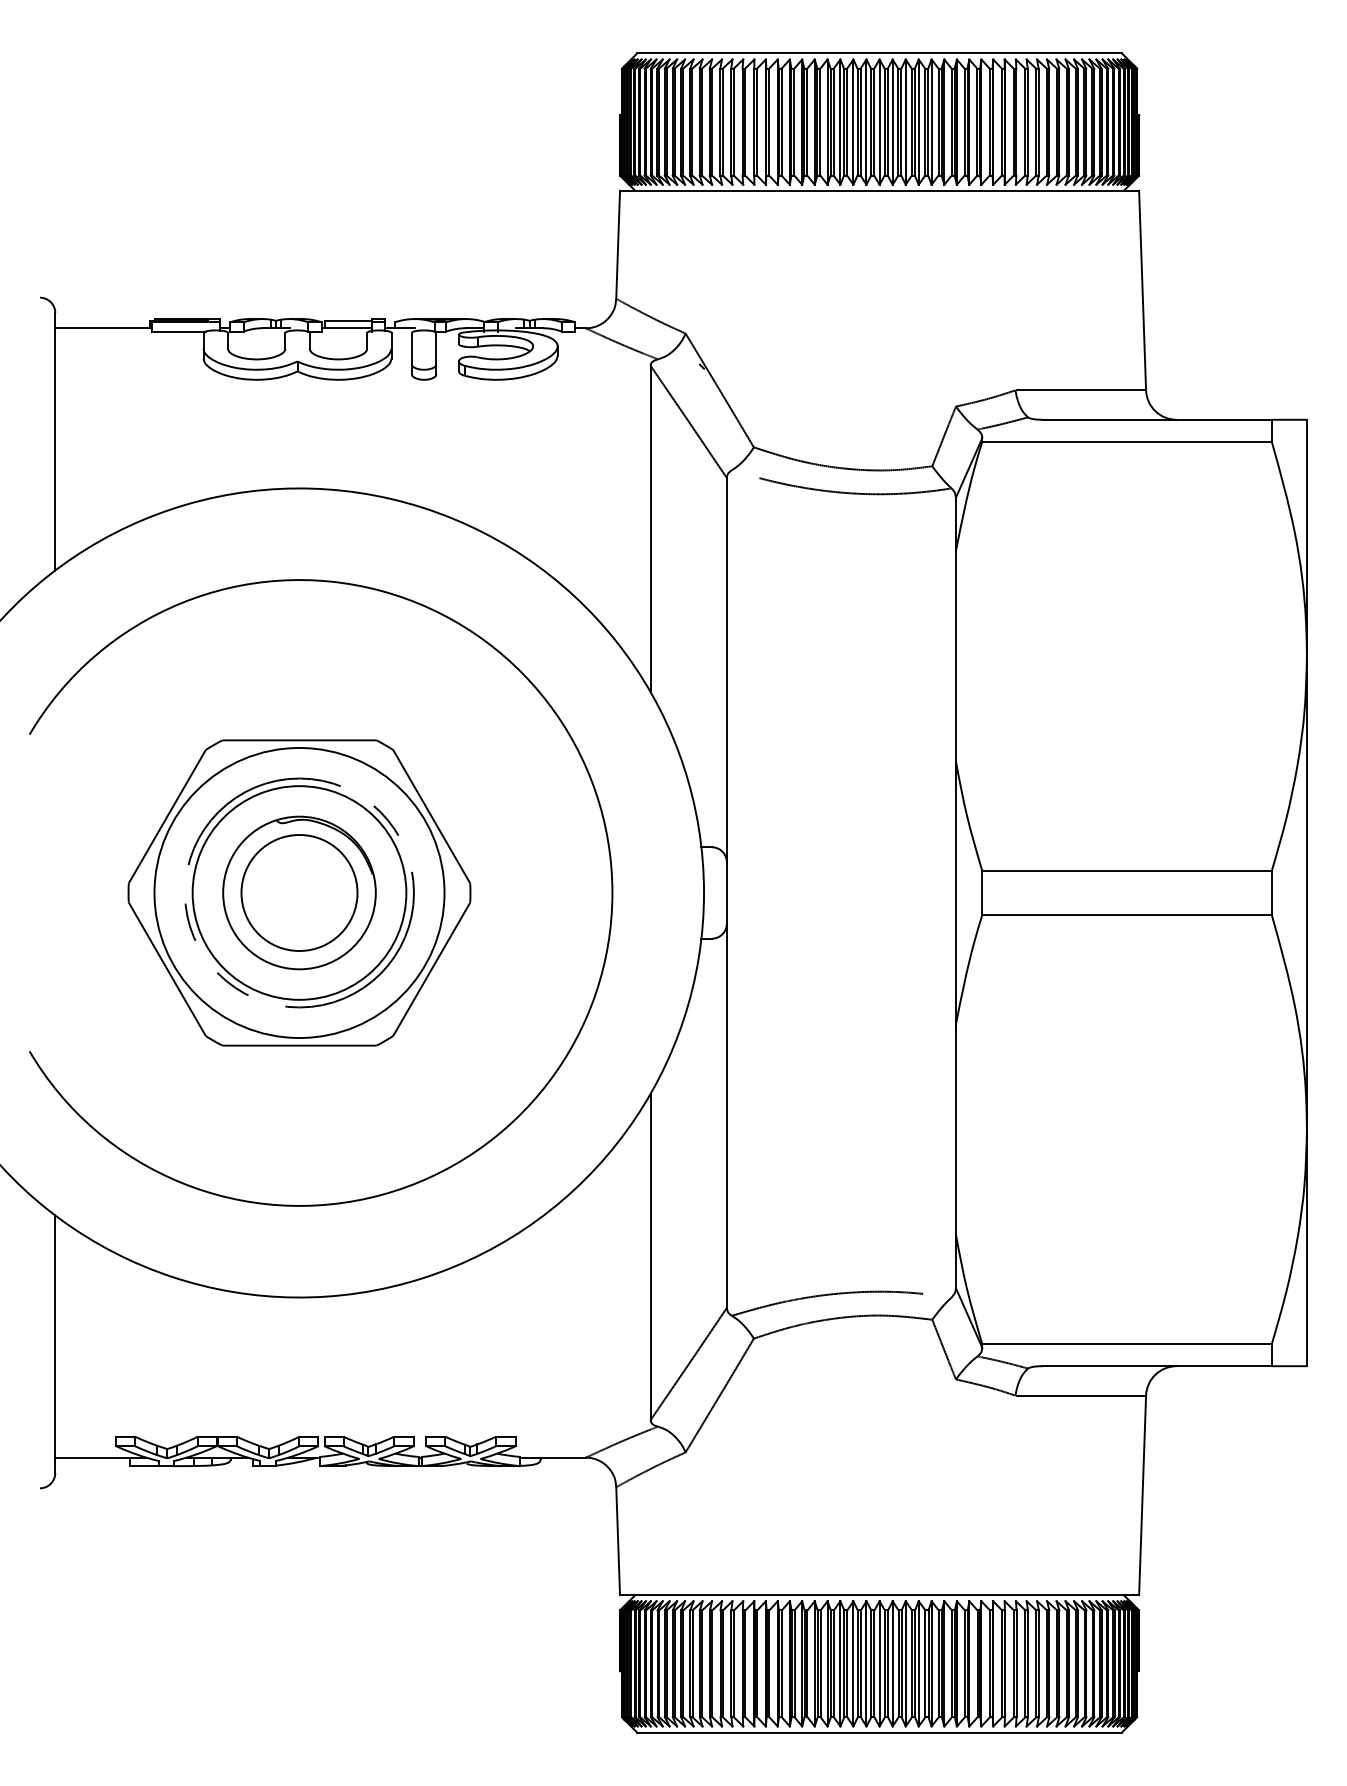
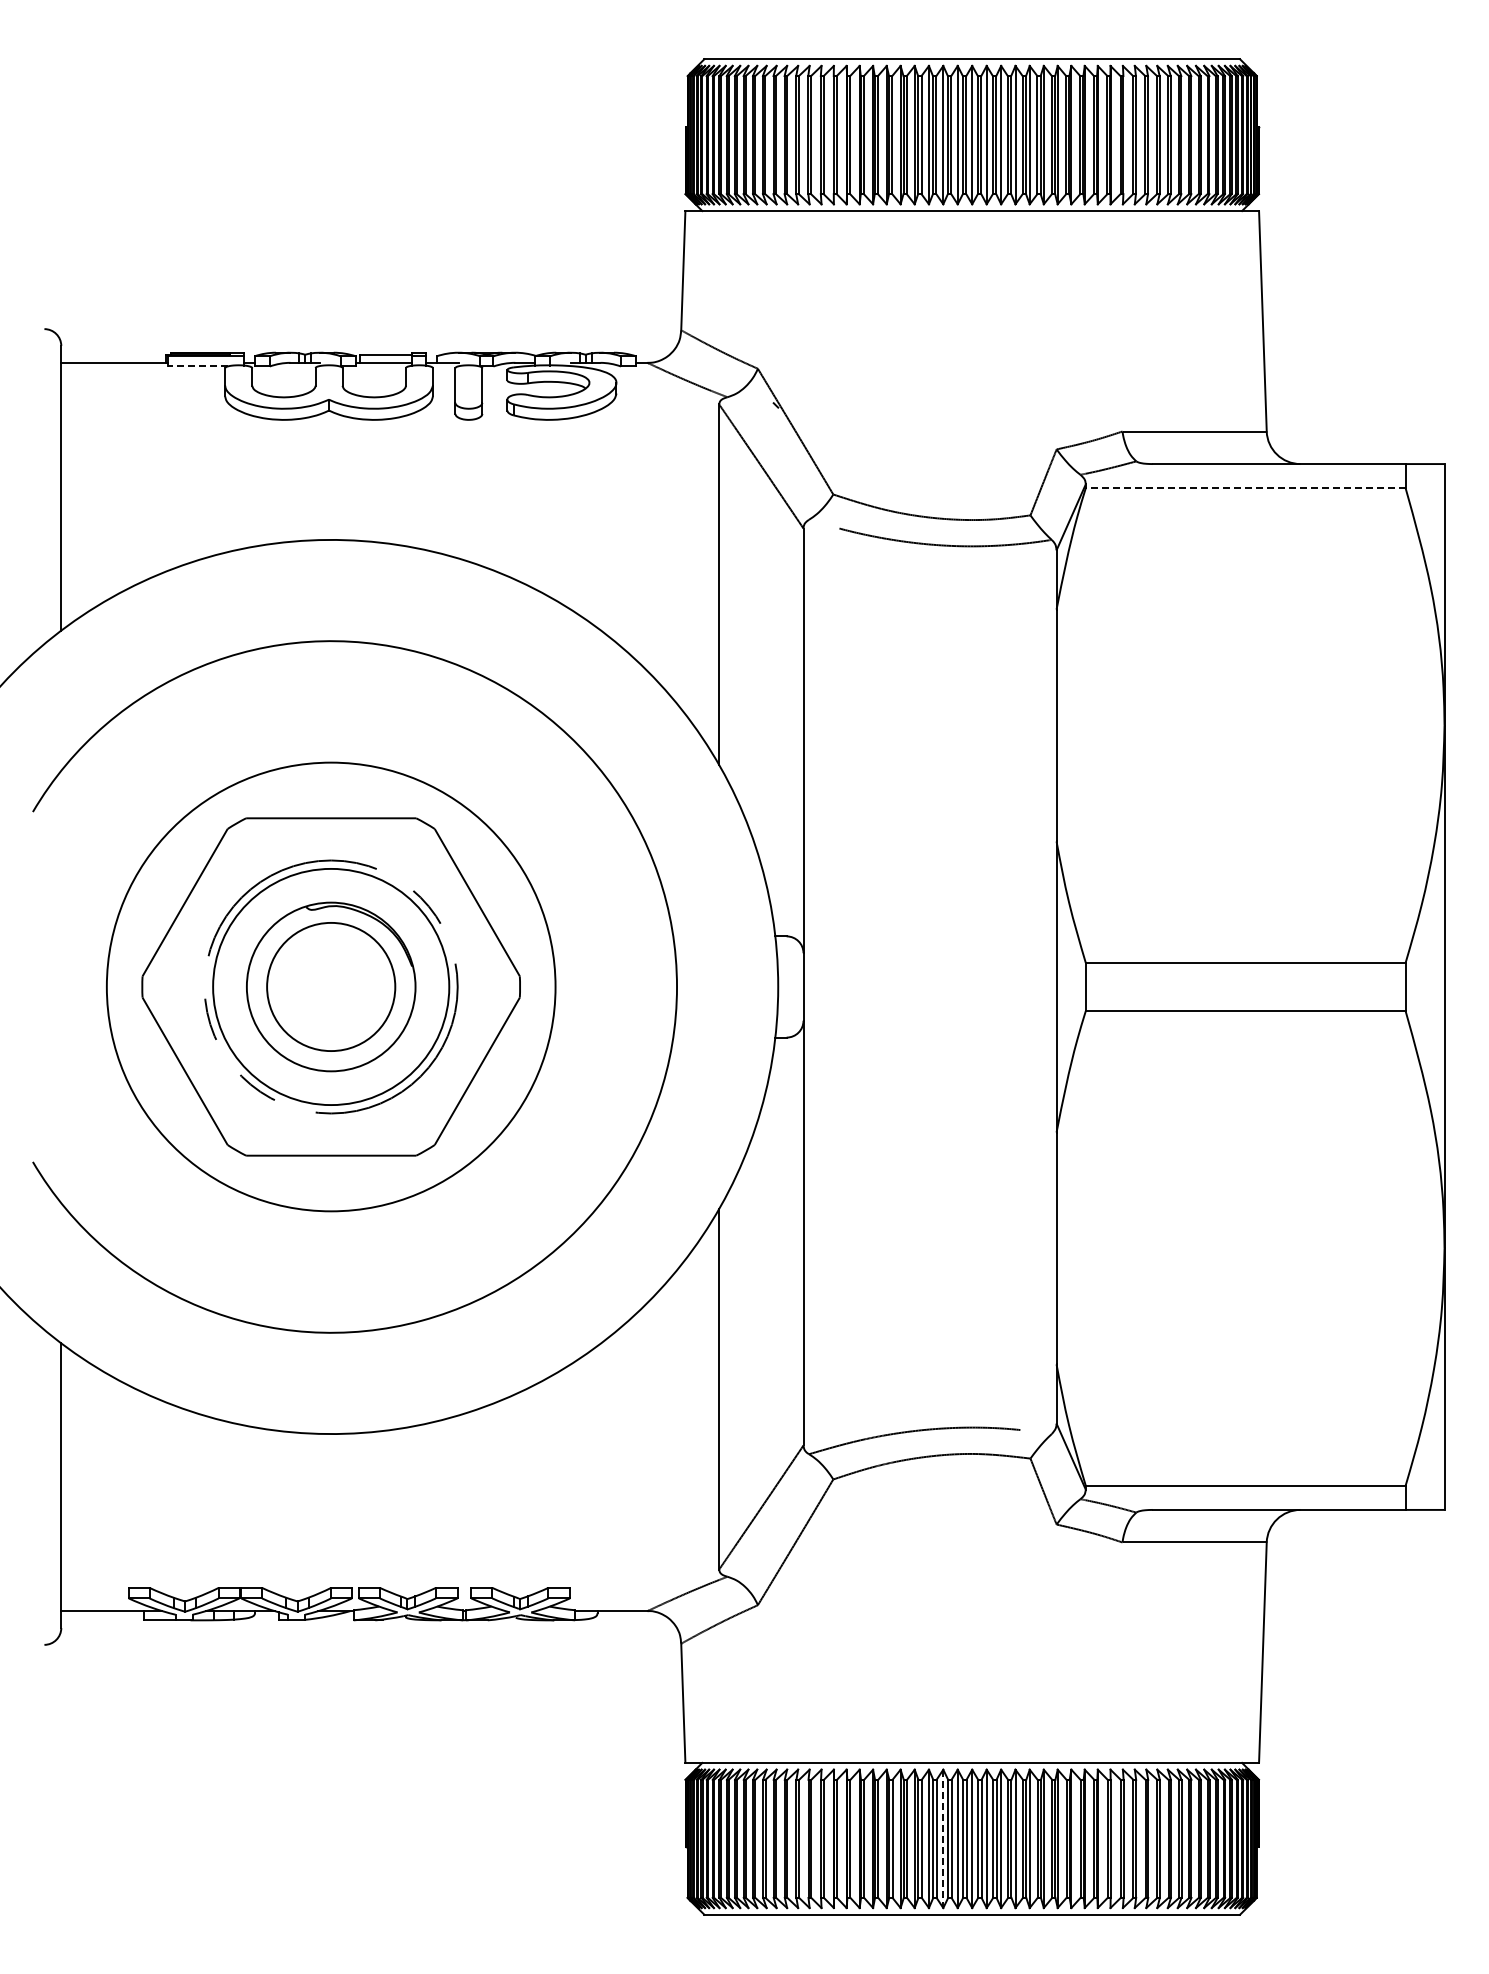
line: (178, 331) -> (197, 366), solid -> dashed
line: (1126, 441) -> (1245, 488), solid -> dashed
circle: (298, 892) -> (330, 986), size x1.4
line: (853, 1664) -> (943, 1839), solid -> dashed

